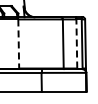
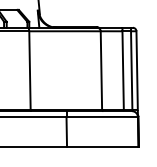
line: (18, 43) -> (29, 69), dashed -> solid
line: (76, 43) -> (122, 69), dashed -> solid

